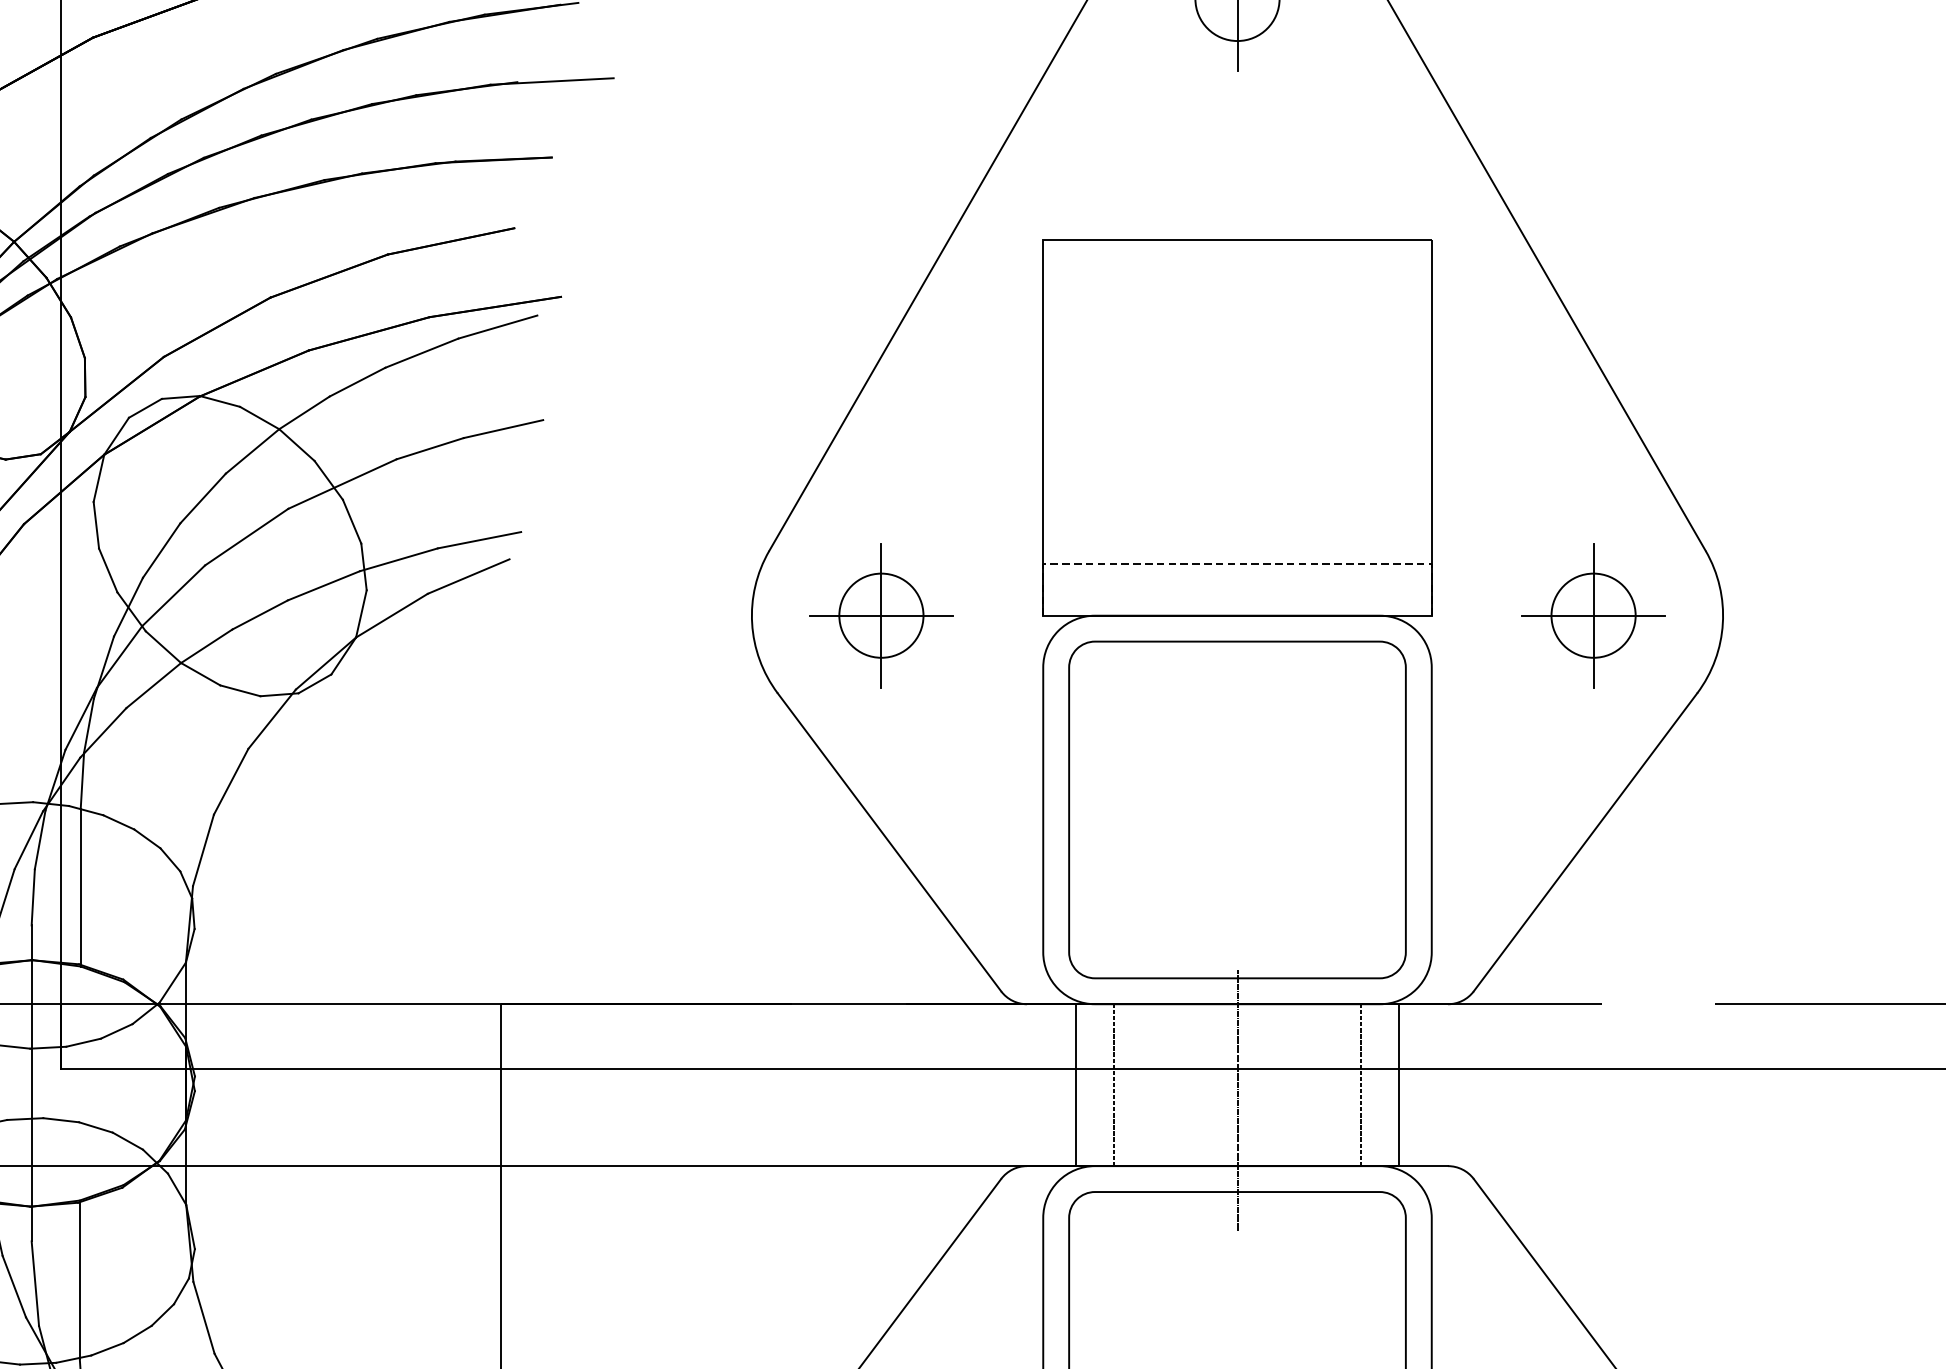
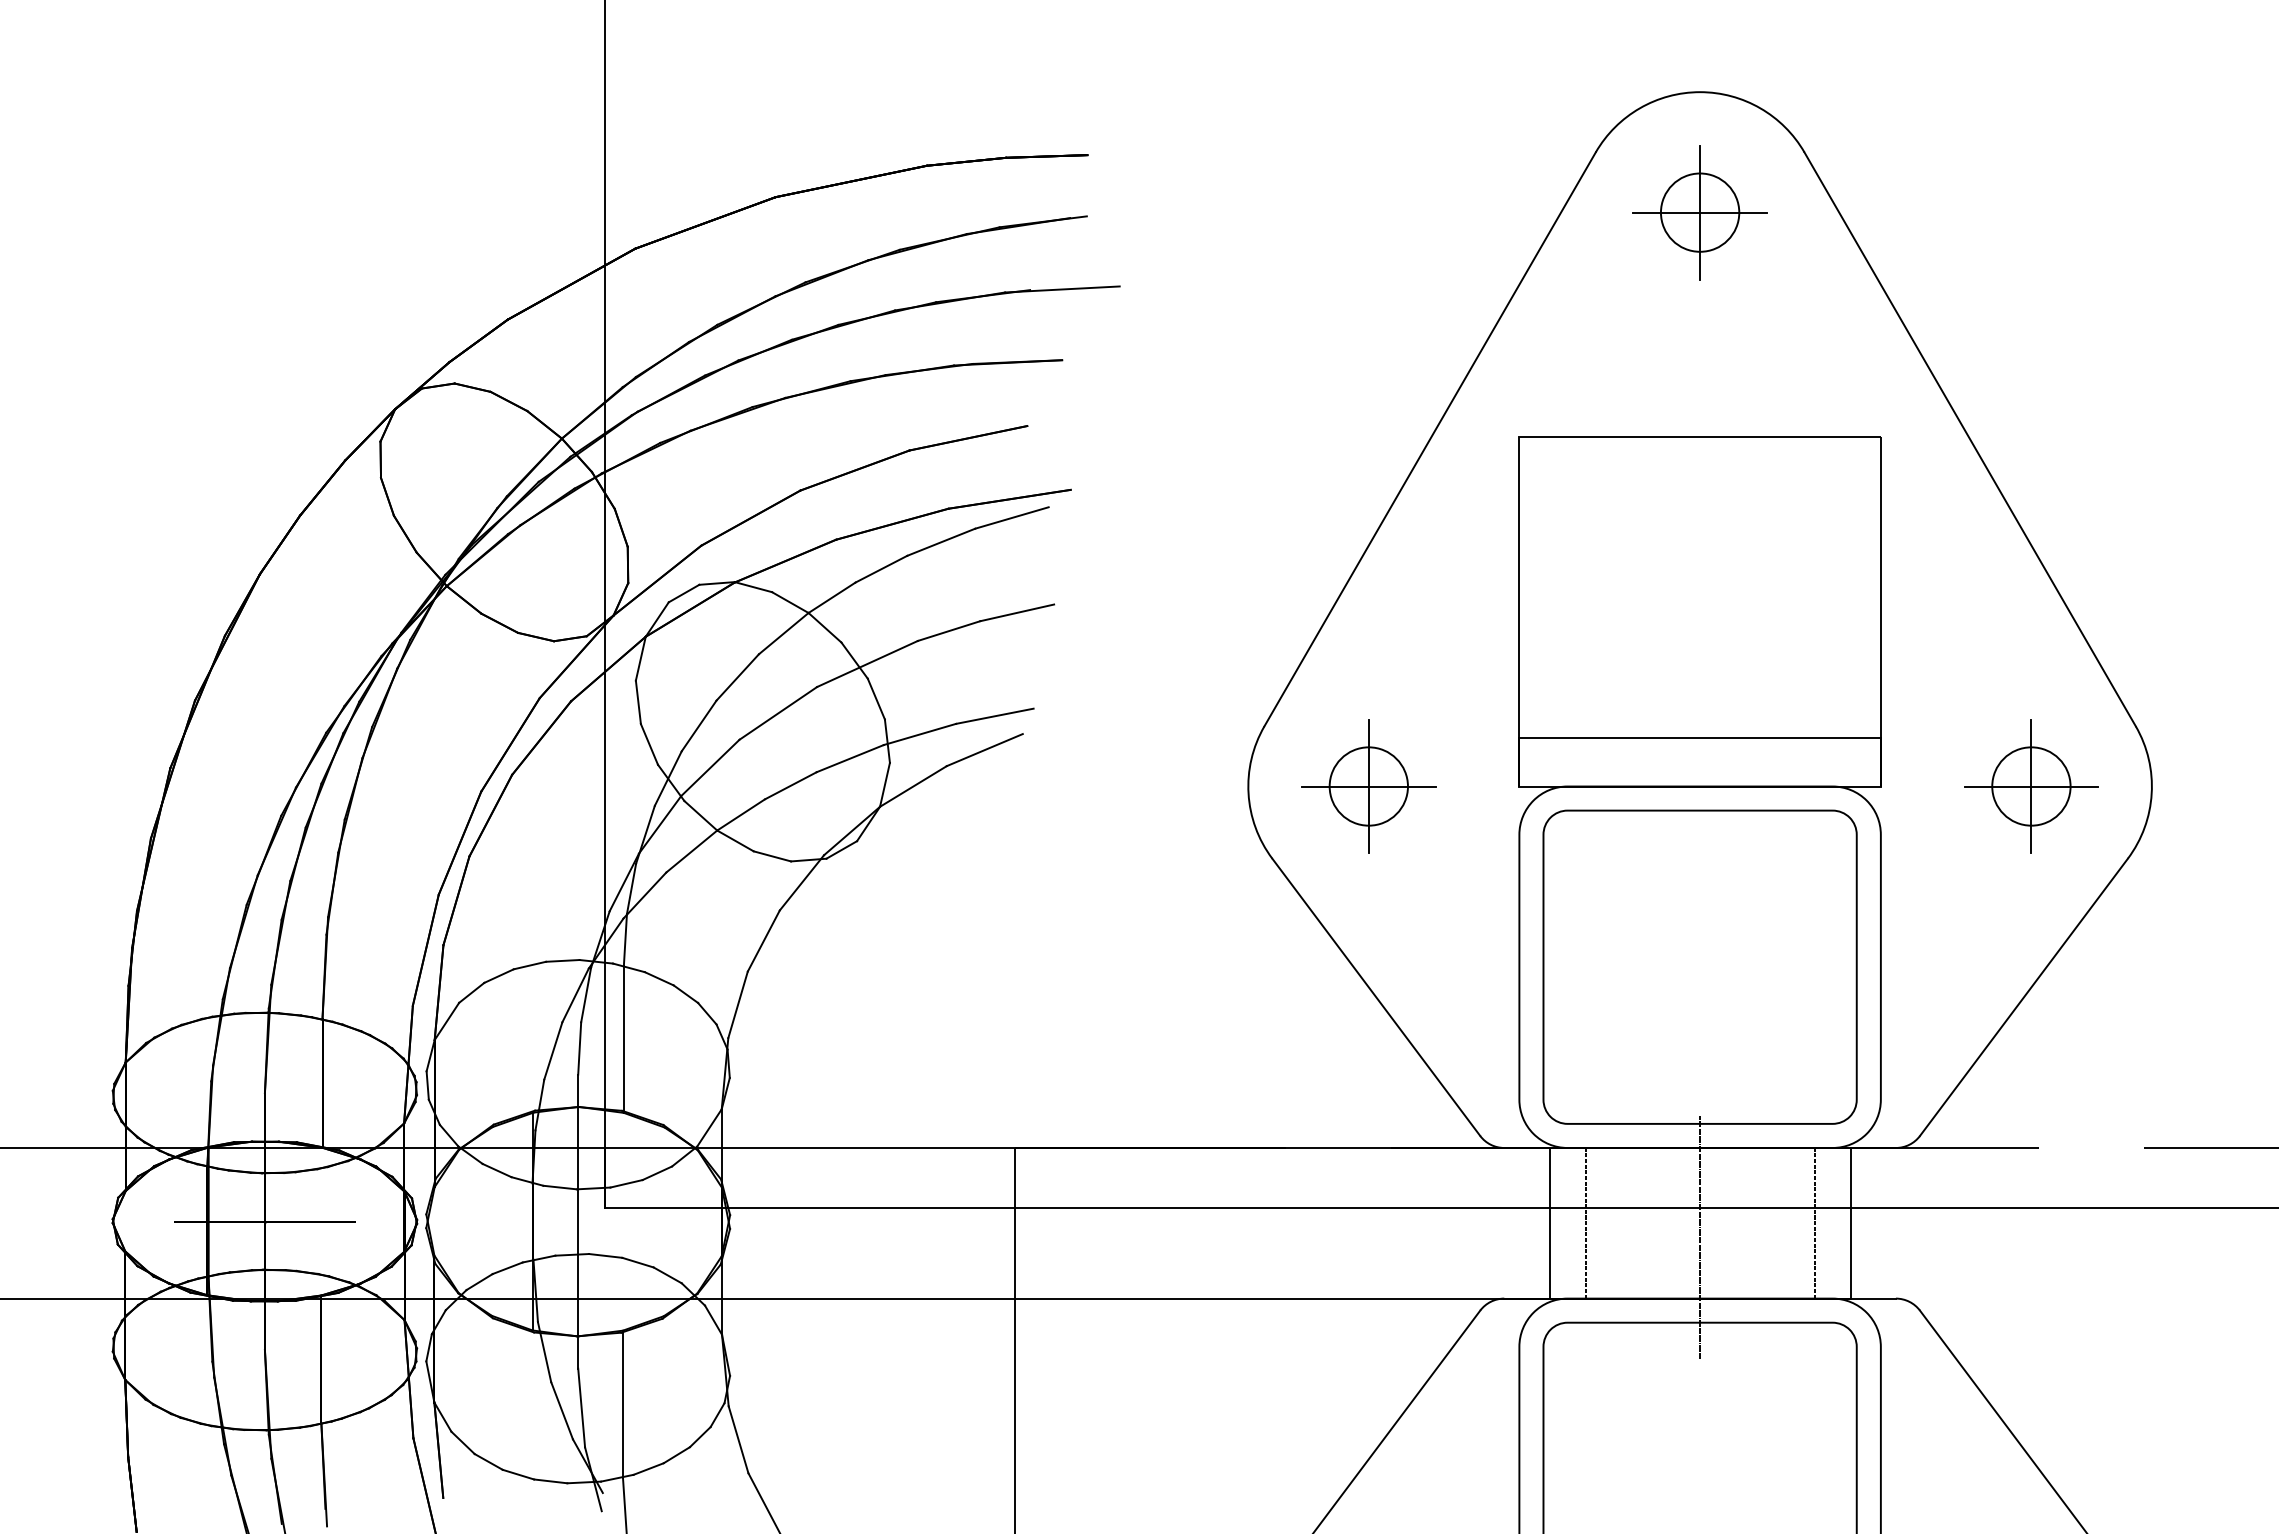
line: (1237, 564) -> (1700, 738), dashed -> solid

